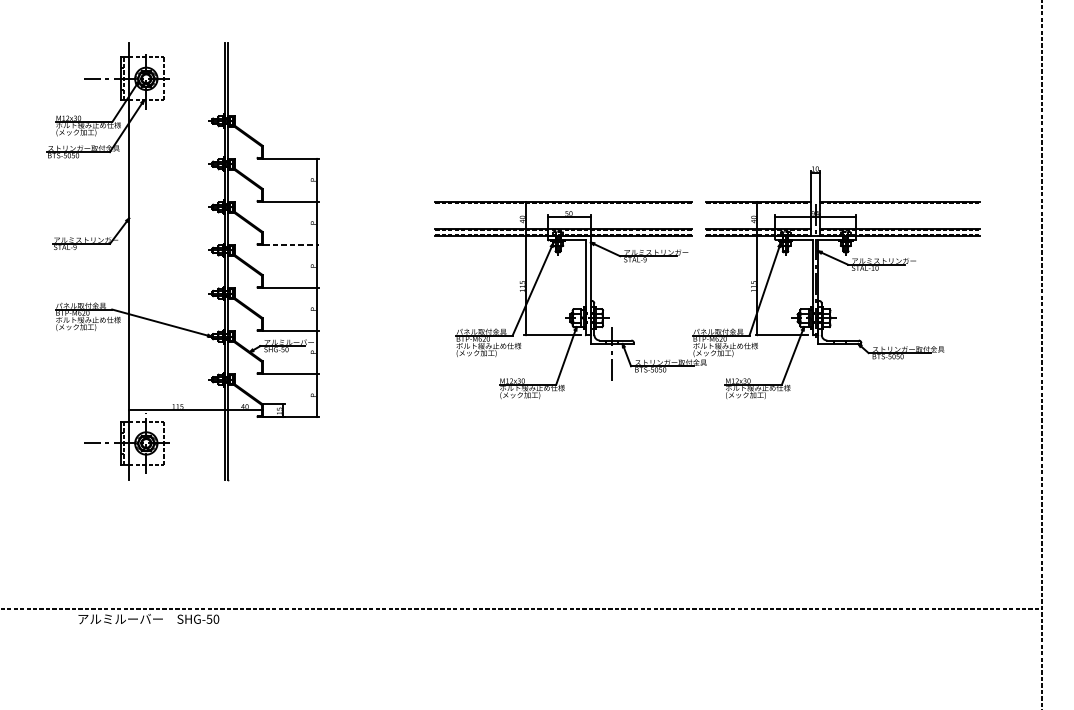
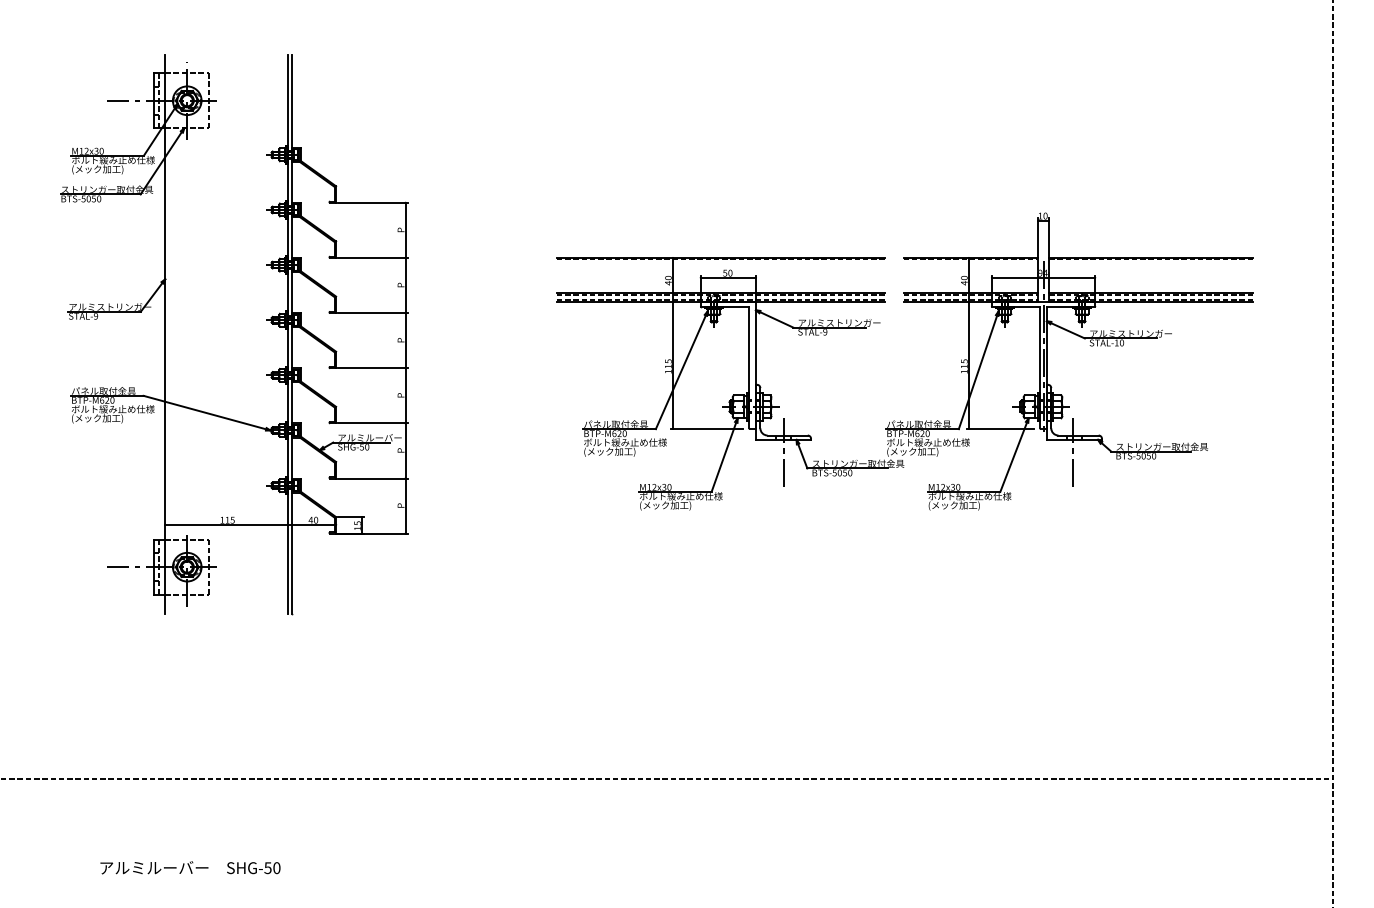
line: (291, 245) -> (372, 313), dashed -> solid
line: (839, 353) -> (1073, 452), added
text: (148, 618) -> (190, 867), moved

